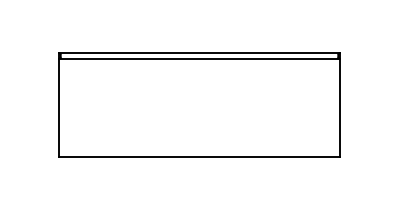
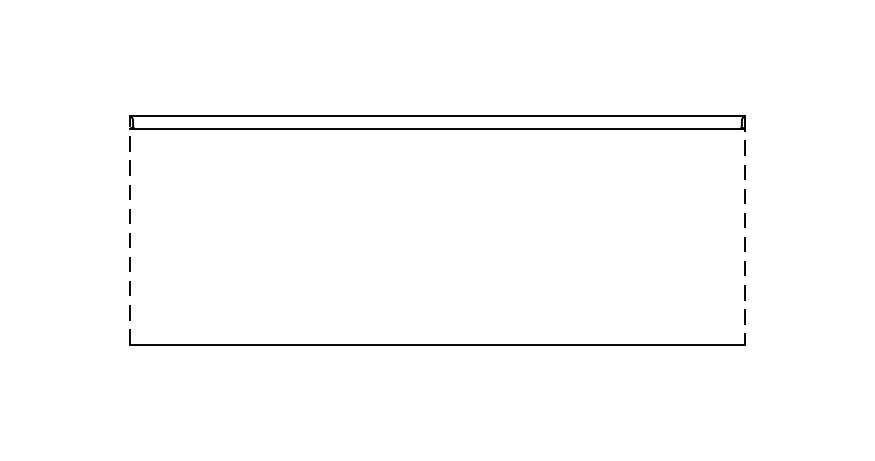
line: (59, 104) -> (130, 229), solid -> dashed
line: (339, 105) -> (744, 231), solid -> dashed

